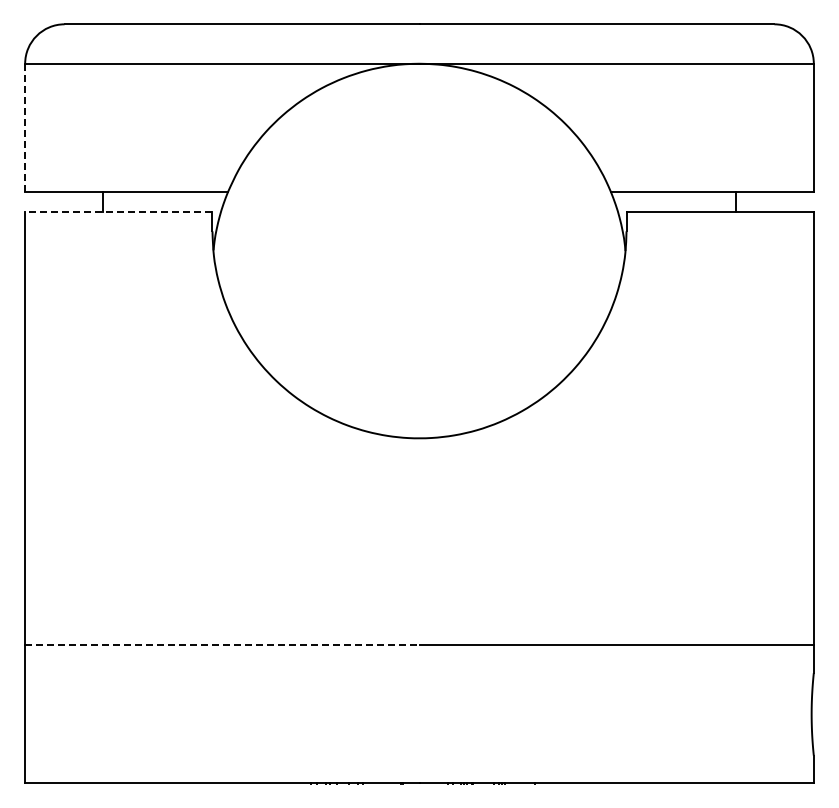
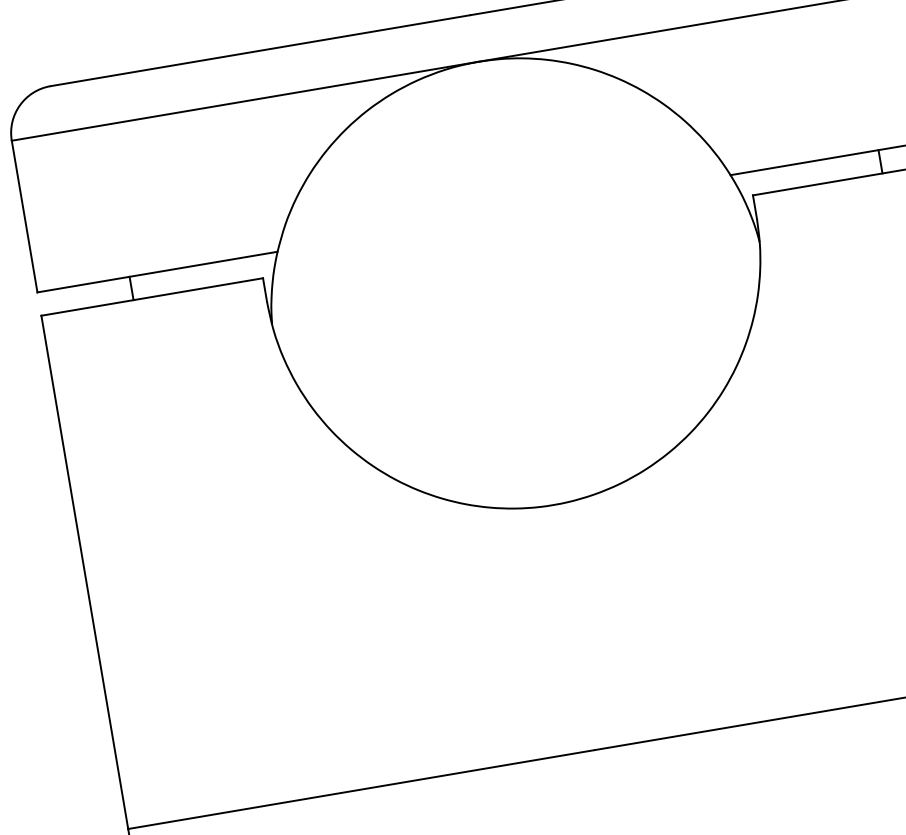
line: (25, 128) -> (25, 217), dashed -> solid
line: (118, 211) -> (151, 296), dashed -> solid
line: (222, 645) -> (361, 789), dashed -> solid

